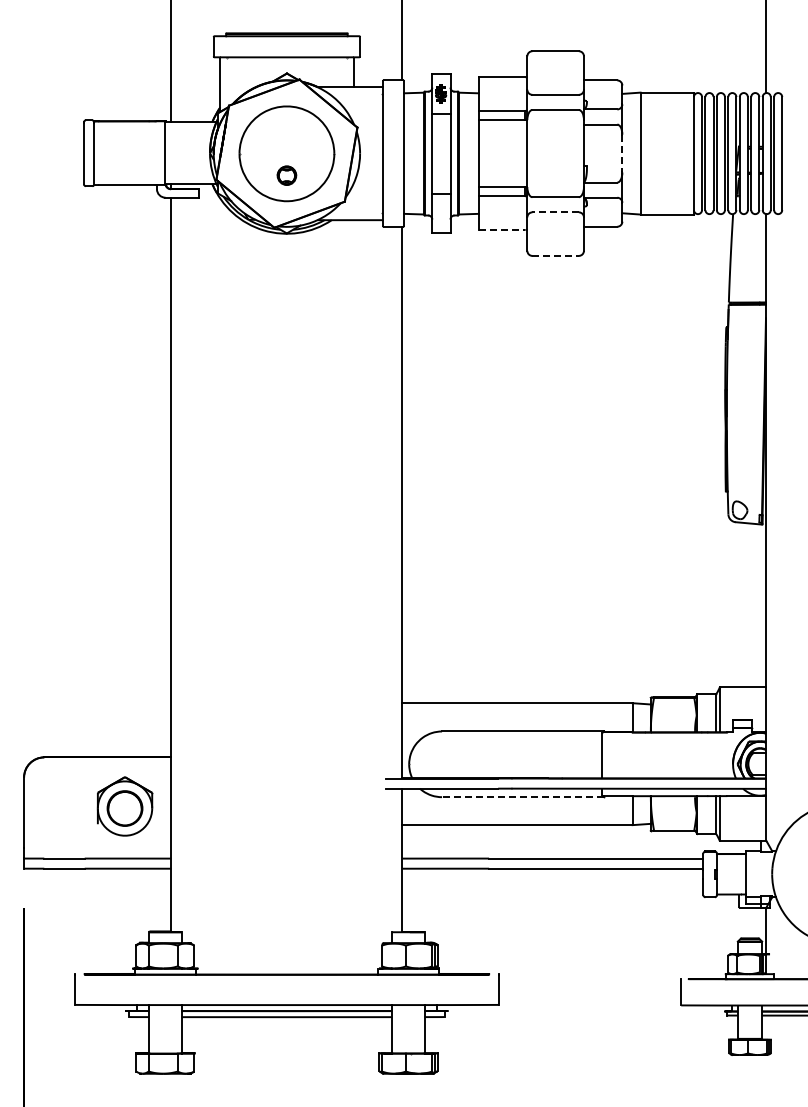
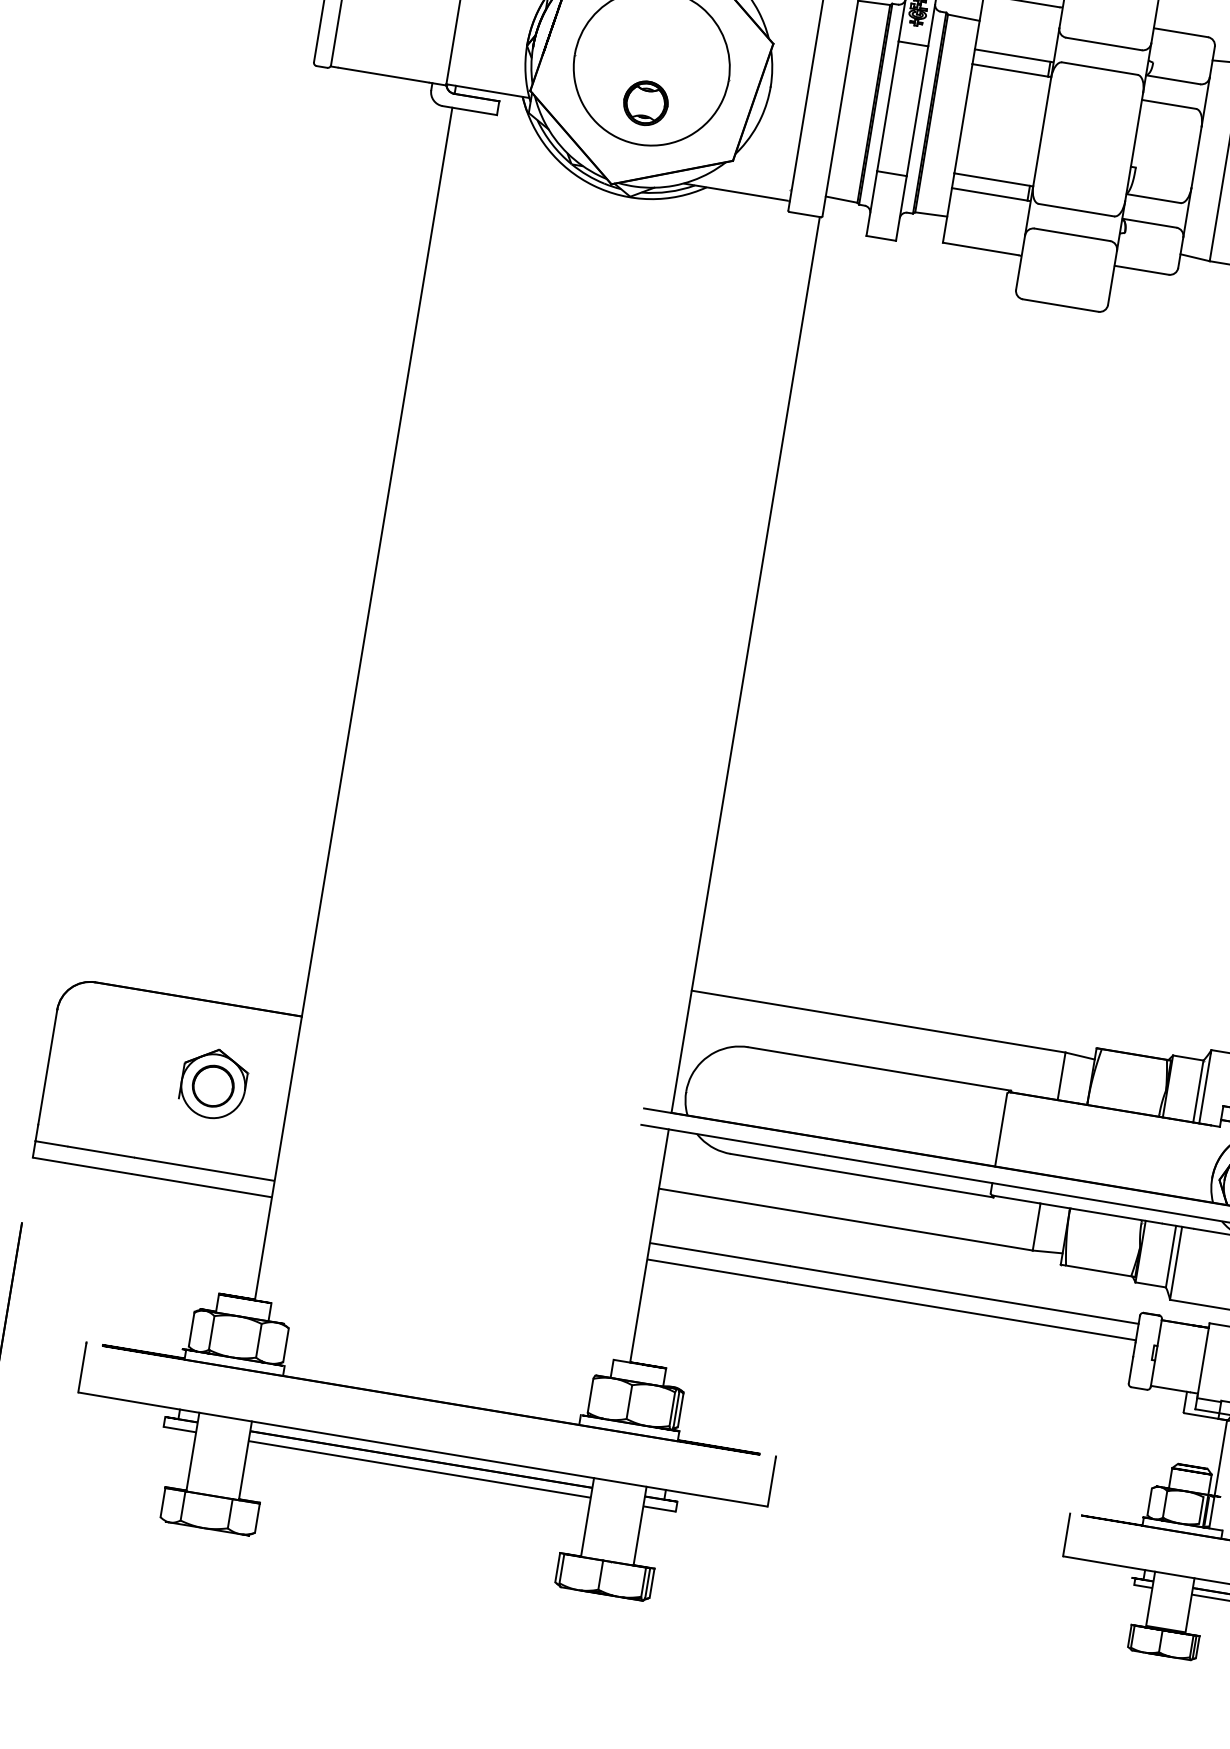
line: (622, 153) -> (1196, 157), dashed -> solid
part: (286, 175) -> (645, 102), size x1.43
line: (555, 212) -> (1072, 235), dashed -> solid
line: (502, 229) -> (981, 248), dashed -> solid
line: (556, 255) -> (1062, 305), dashed -> solid
line: (522, 797) -> (861, 1176), dashed -> solid
part: (125, 806) -> (214, 1083), size x0.71

